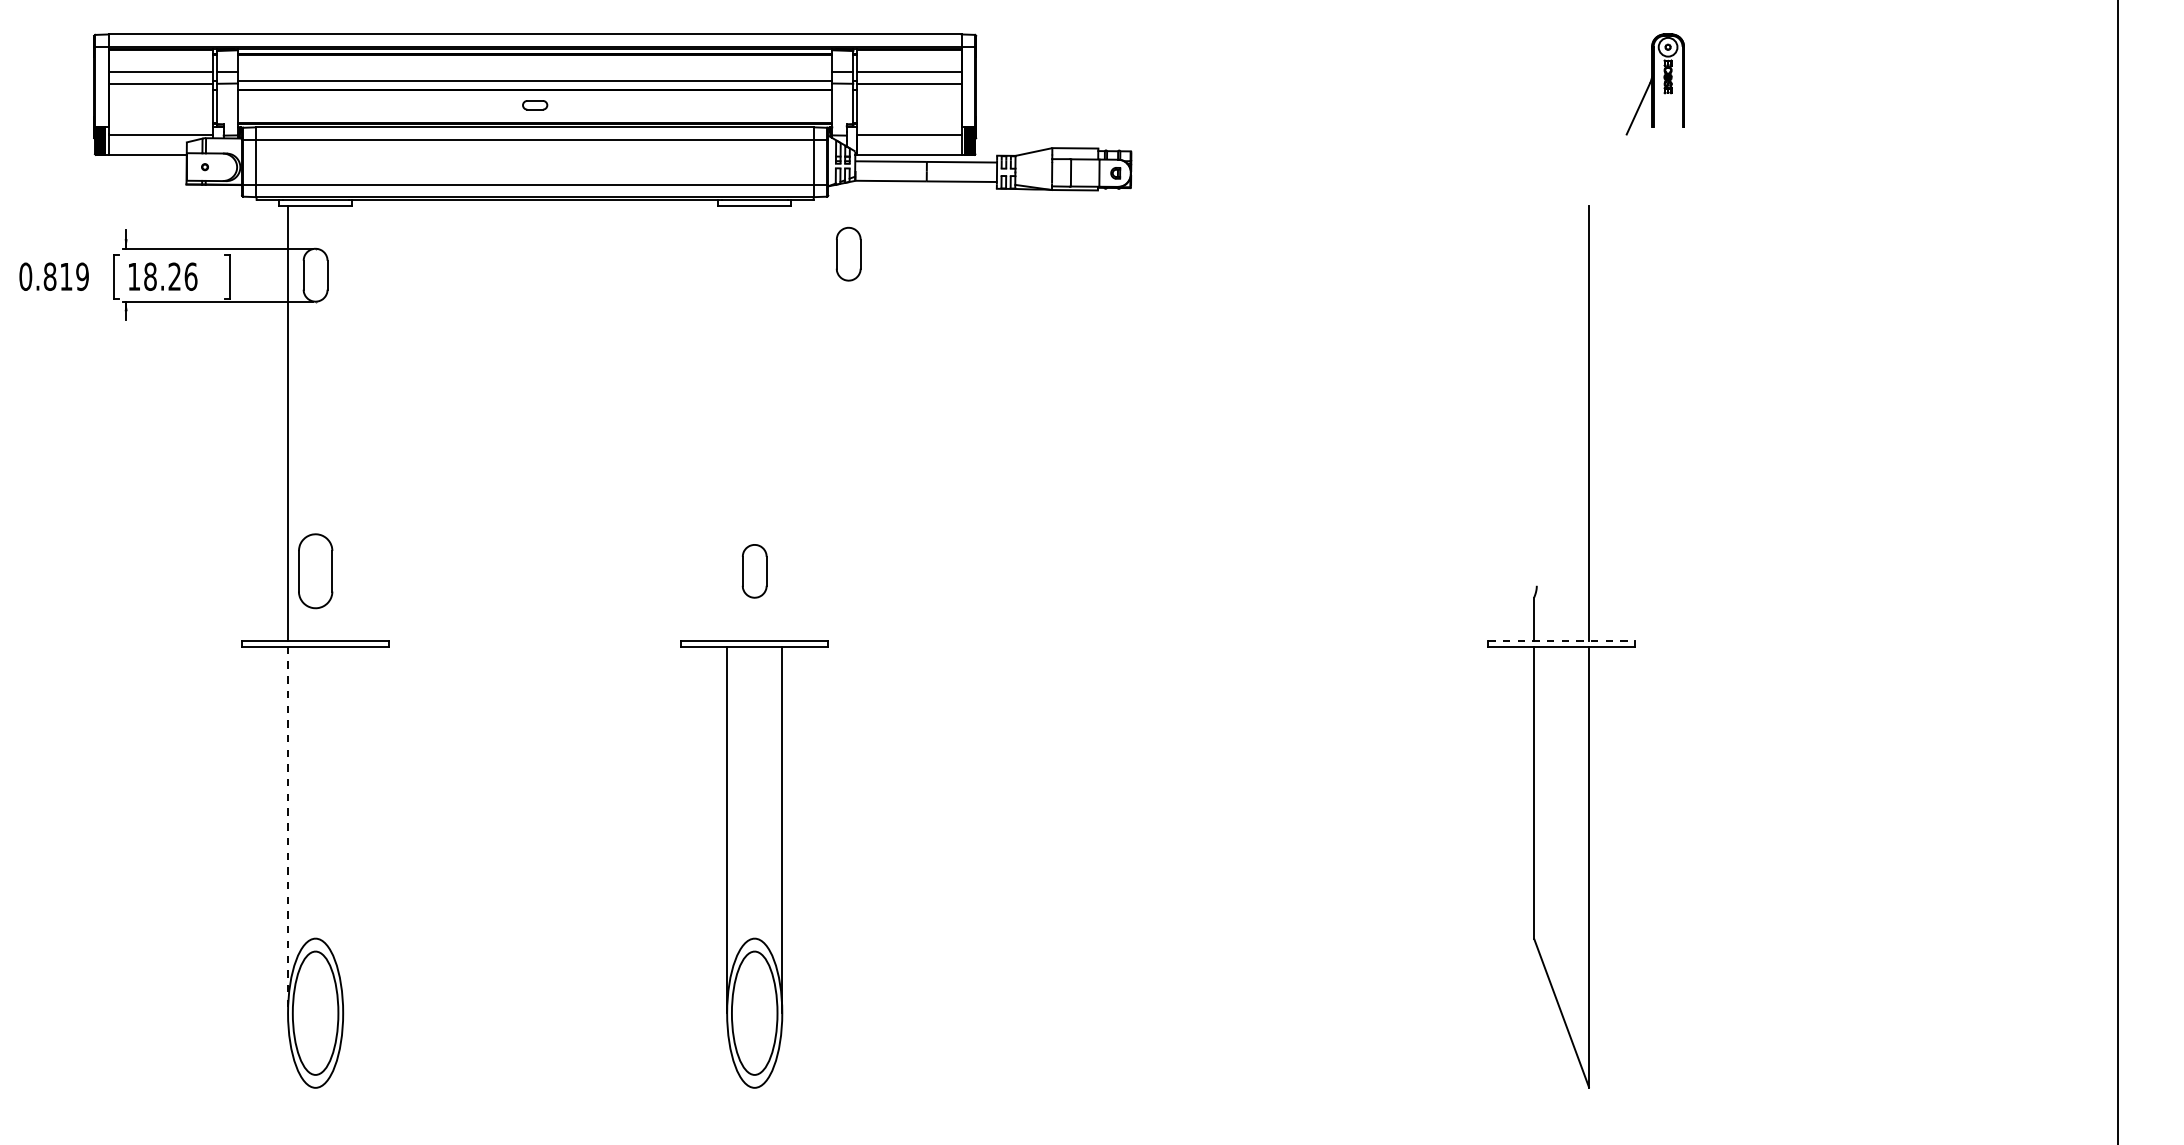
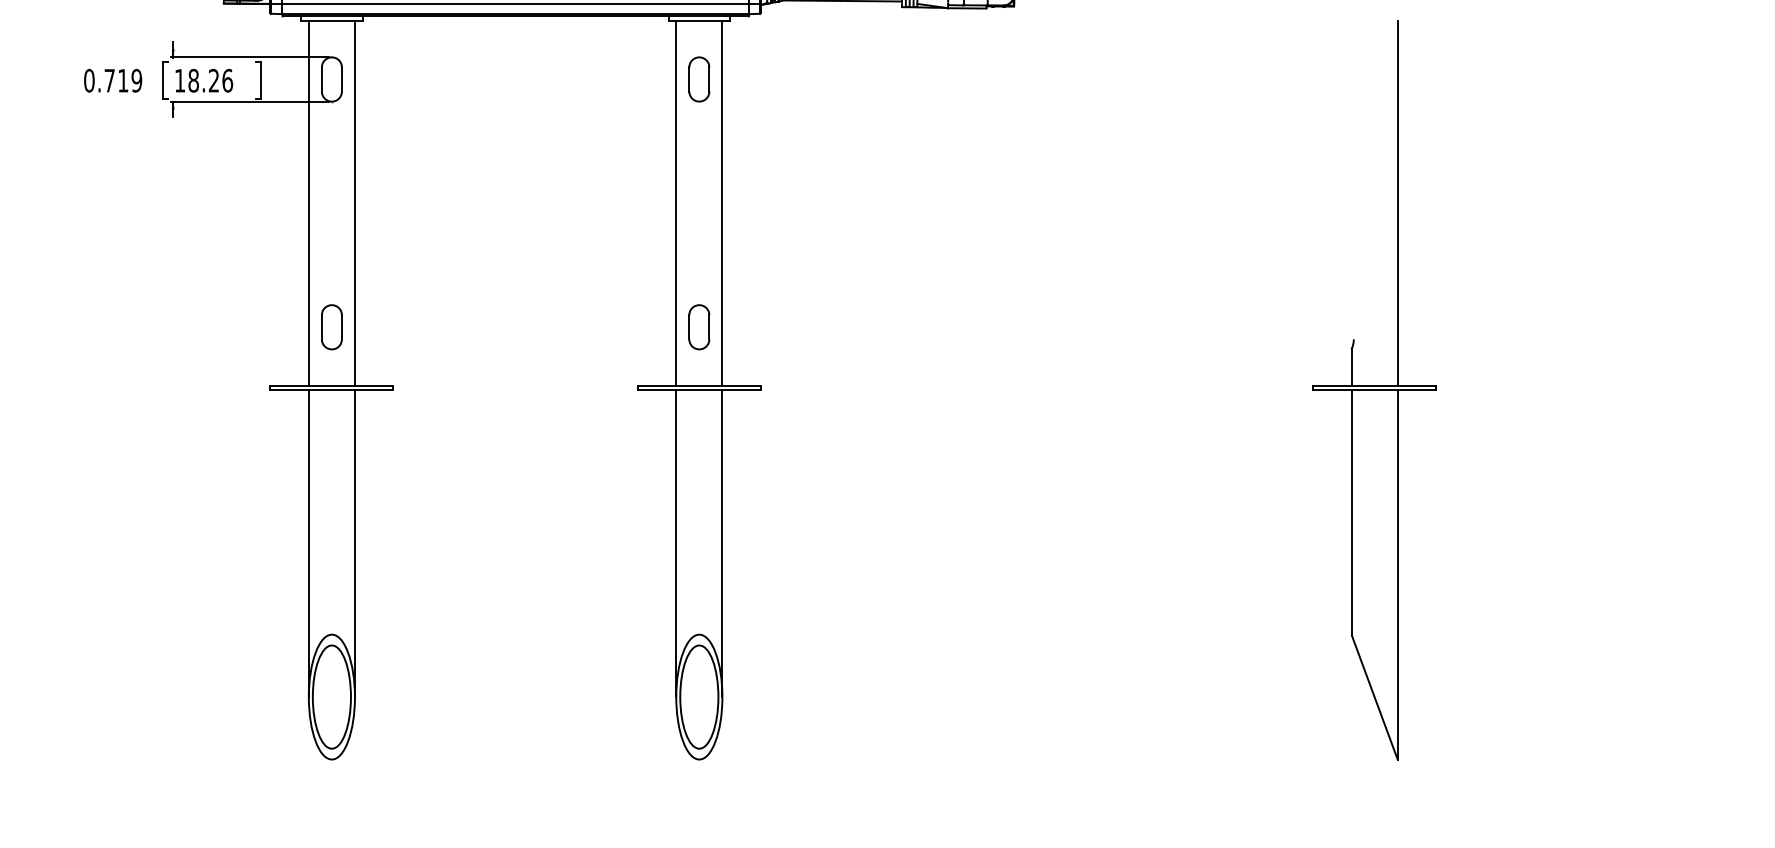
part: (848, 253) -> (699, 78), moved
text: (49, 276) -> (109, 80), 0.819 -> 0.719
line: (343, 422) -> (355, 202), added
line: (727, 422) -> (676, 202), added
line: (782, 422) -> (722, 202), added
part: (315, 571) -> (331, 327), size x0.71
line: (1561, 640) -> (1374, 385), dashed -> solid
line: (343, 829) -> (355, 543), added
line: (288, 830) -> (309, 544), dashed -> solid

